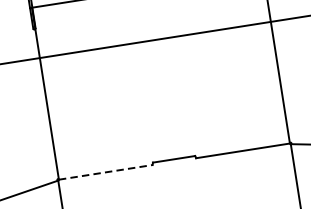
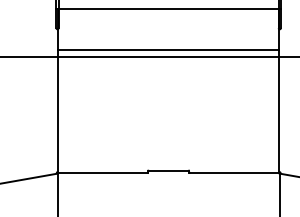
line: (154, 33) -> (168, 50), added
line: (106, 171) -> (103, 172), dashed -> solid

